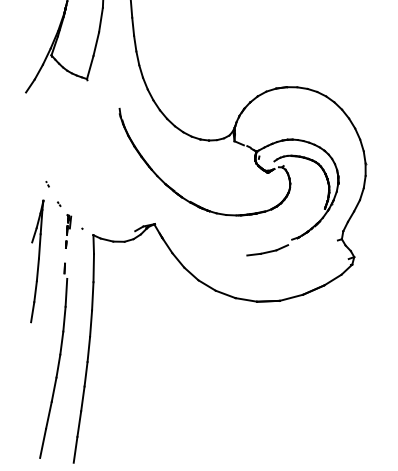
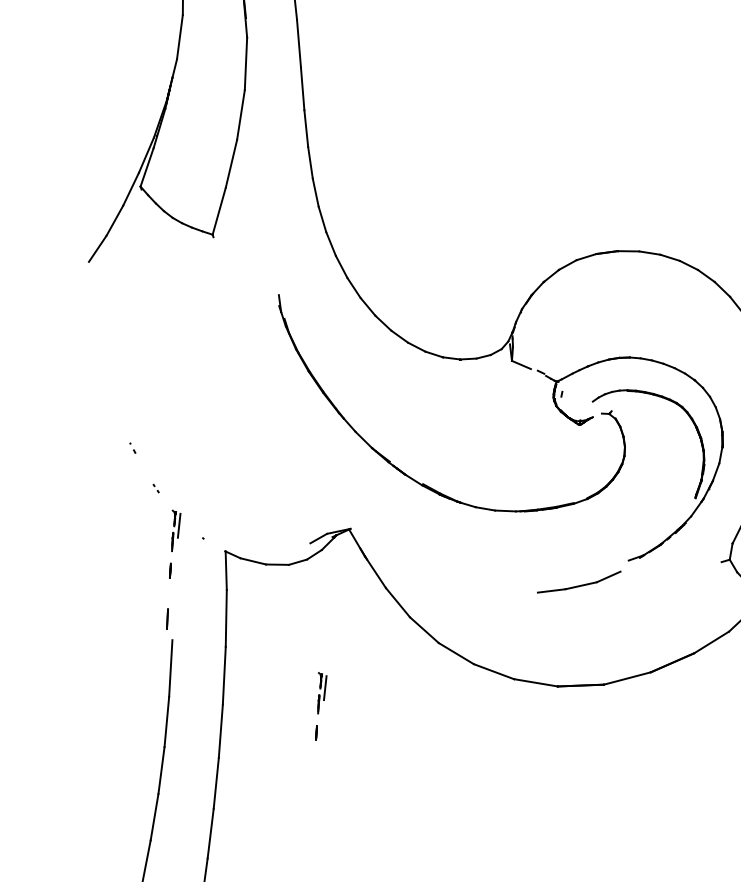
part: (37, 261) -> (112, 604), removed
part: (140, 311) -> (321, 706), added

